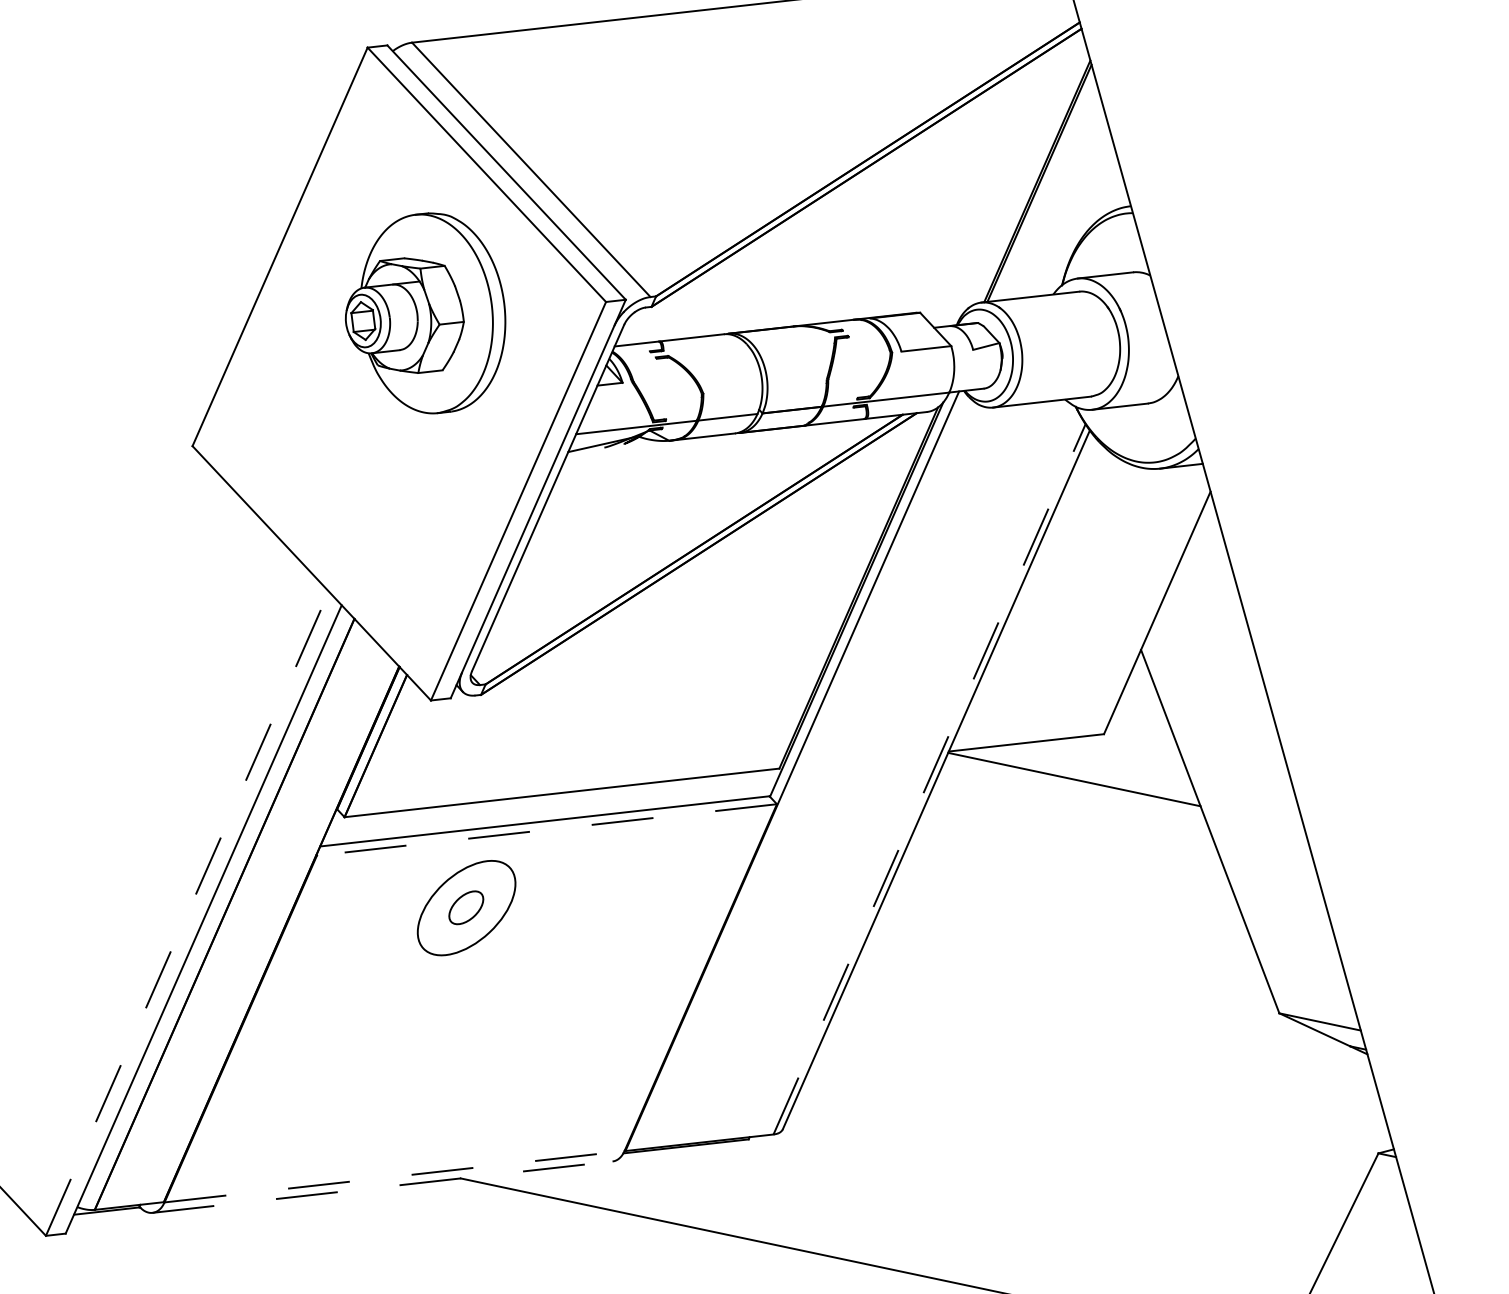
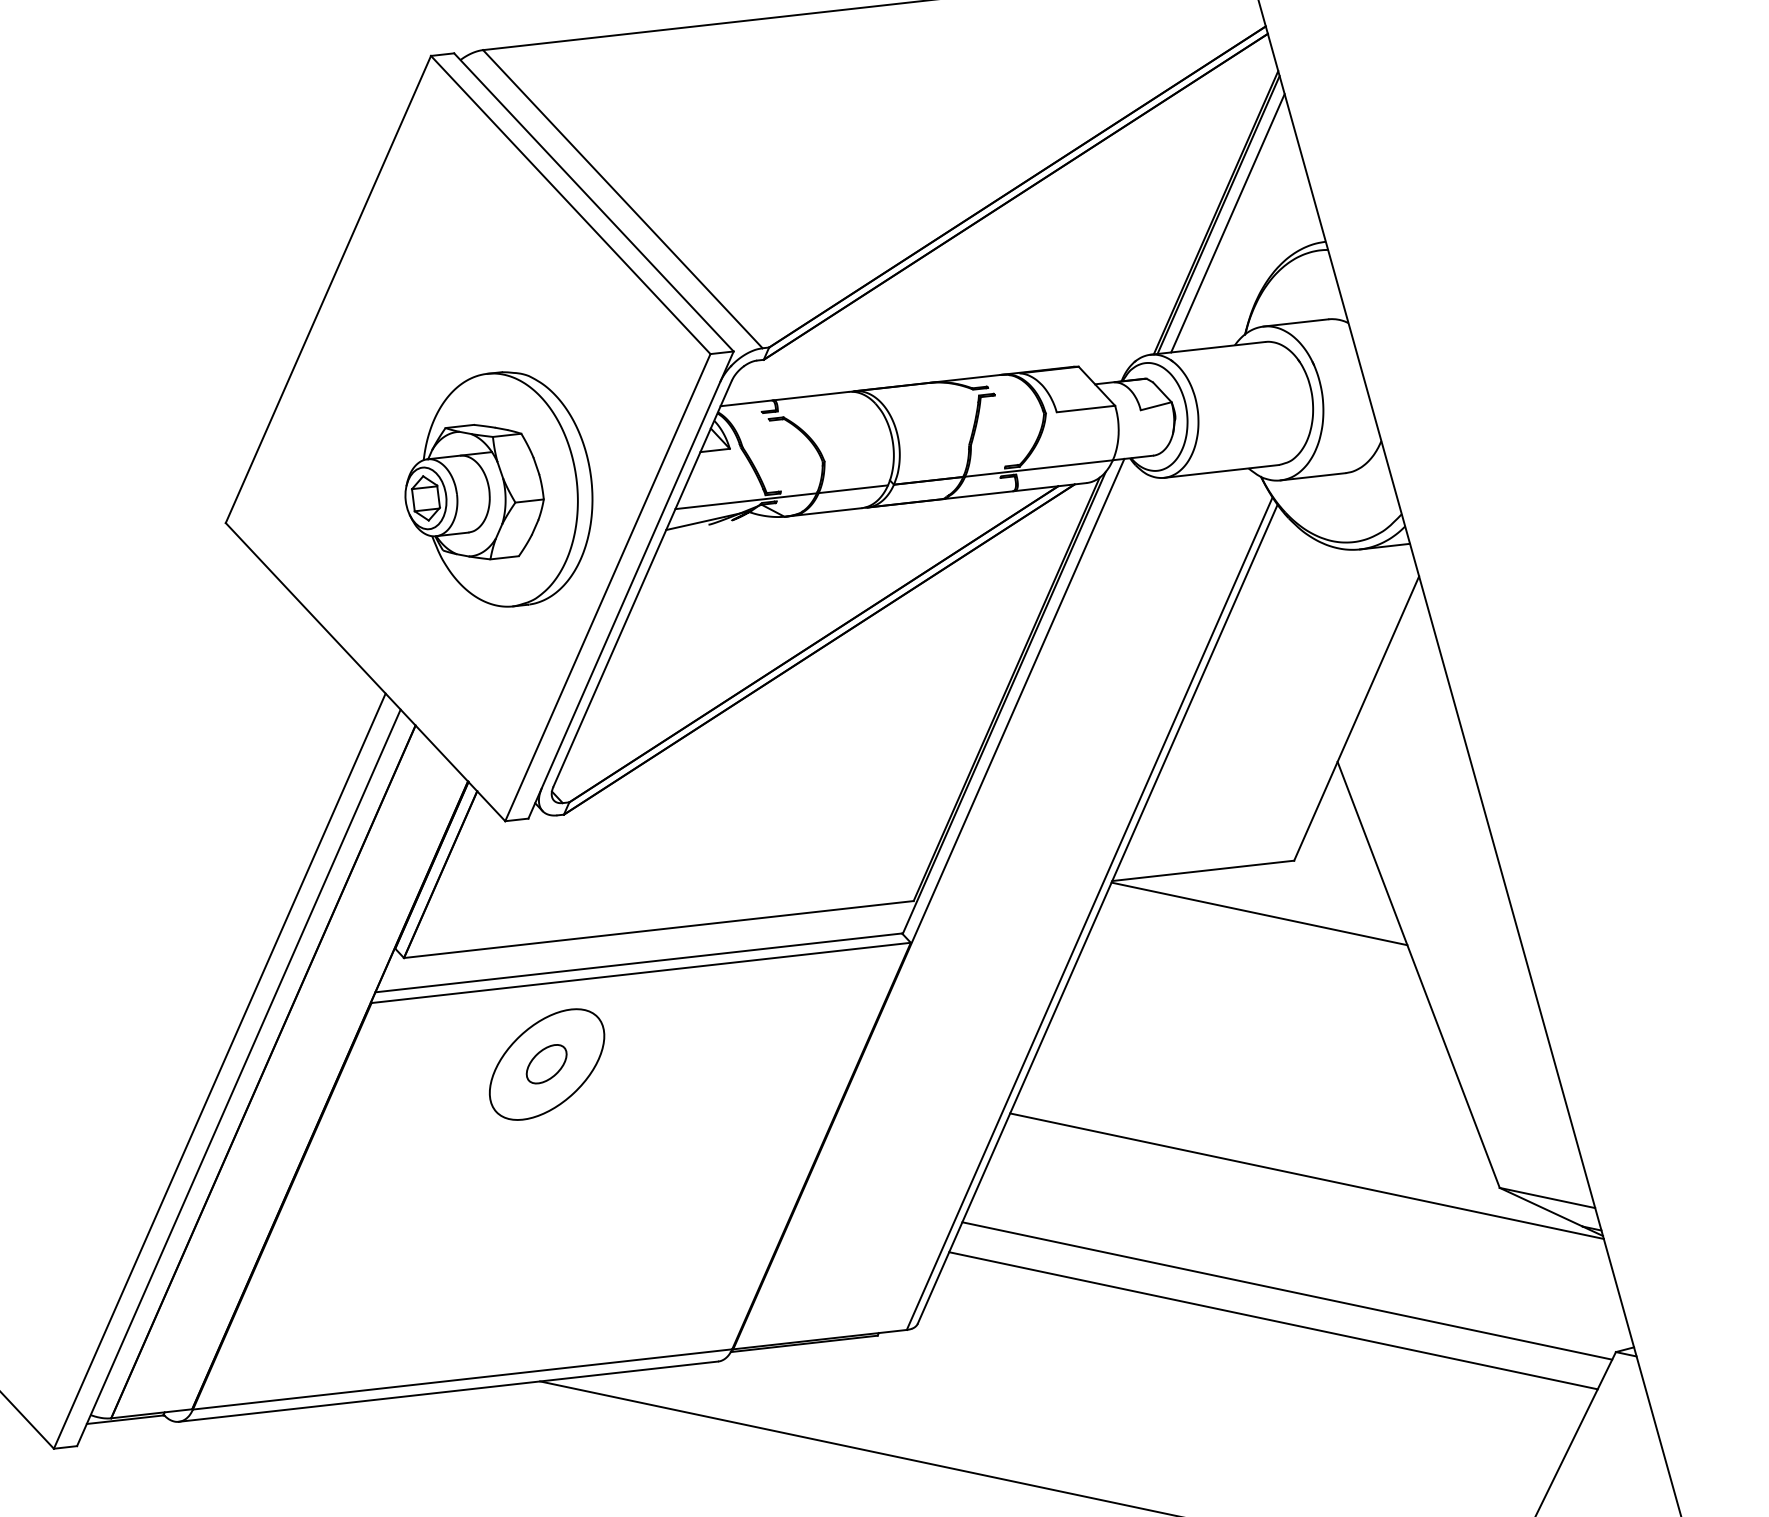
line: (1047, 190) -> (1227, 223), added
part: (425, 313) -> (498, 489), moved
line: (929, 779) -> (1089, 913), dashed -> solid
line: (546, 829) -> (640, 972), dashed -> solid
line: (188, 913) -> (220, 1070), dashed -> solid
line: (1114, 1002) -> (1306, 1175), added
line: (1098, 1100) -> (1287, 1290), added
line: (1086, 1126) -> (1273, 1320), added
line: (395, 1176) -> (463, 1379), dashed -> solid
line: (382, 1187) -> (448, 1391), dashed -> solid

